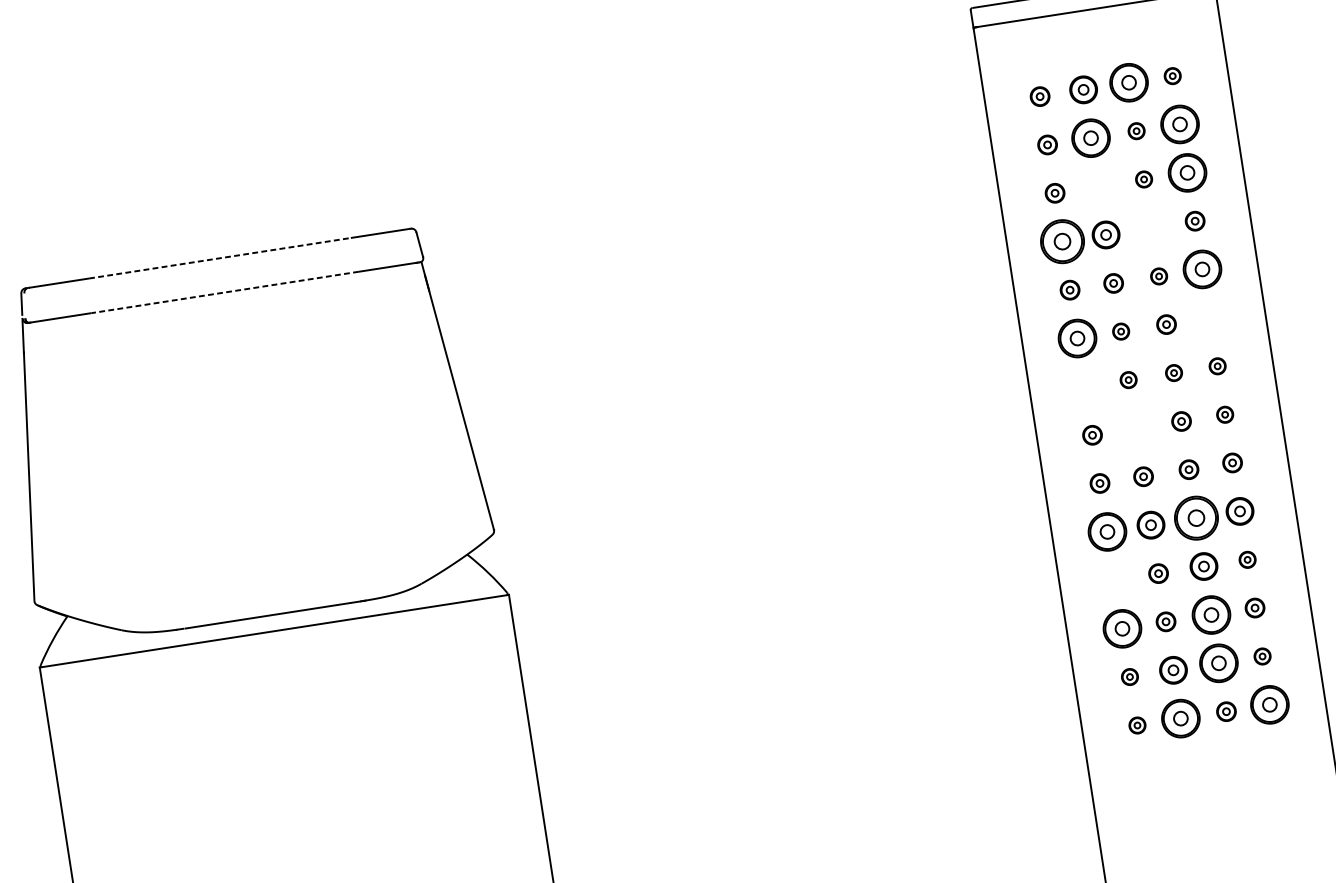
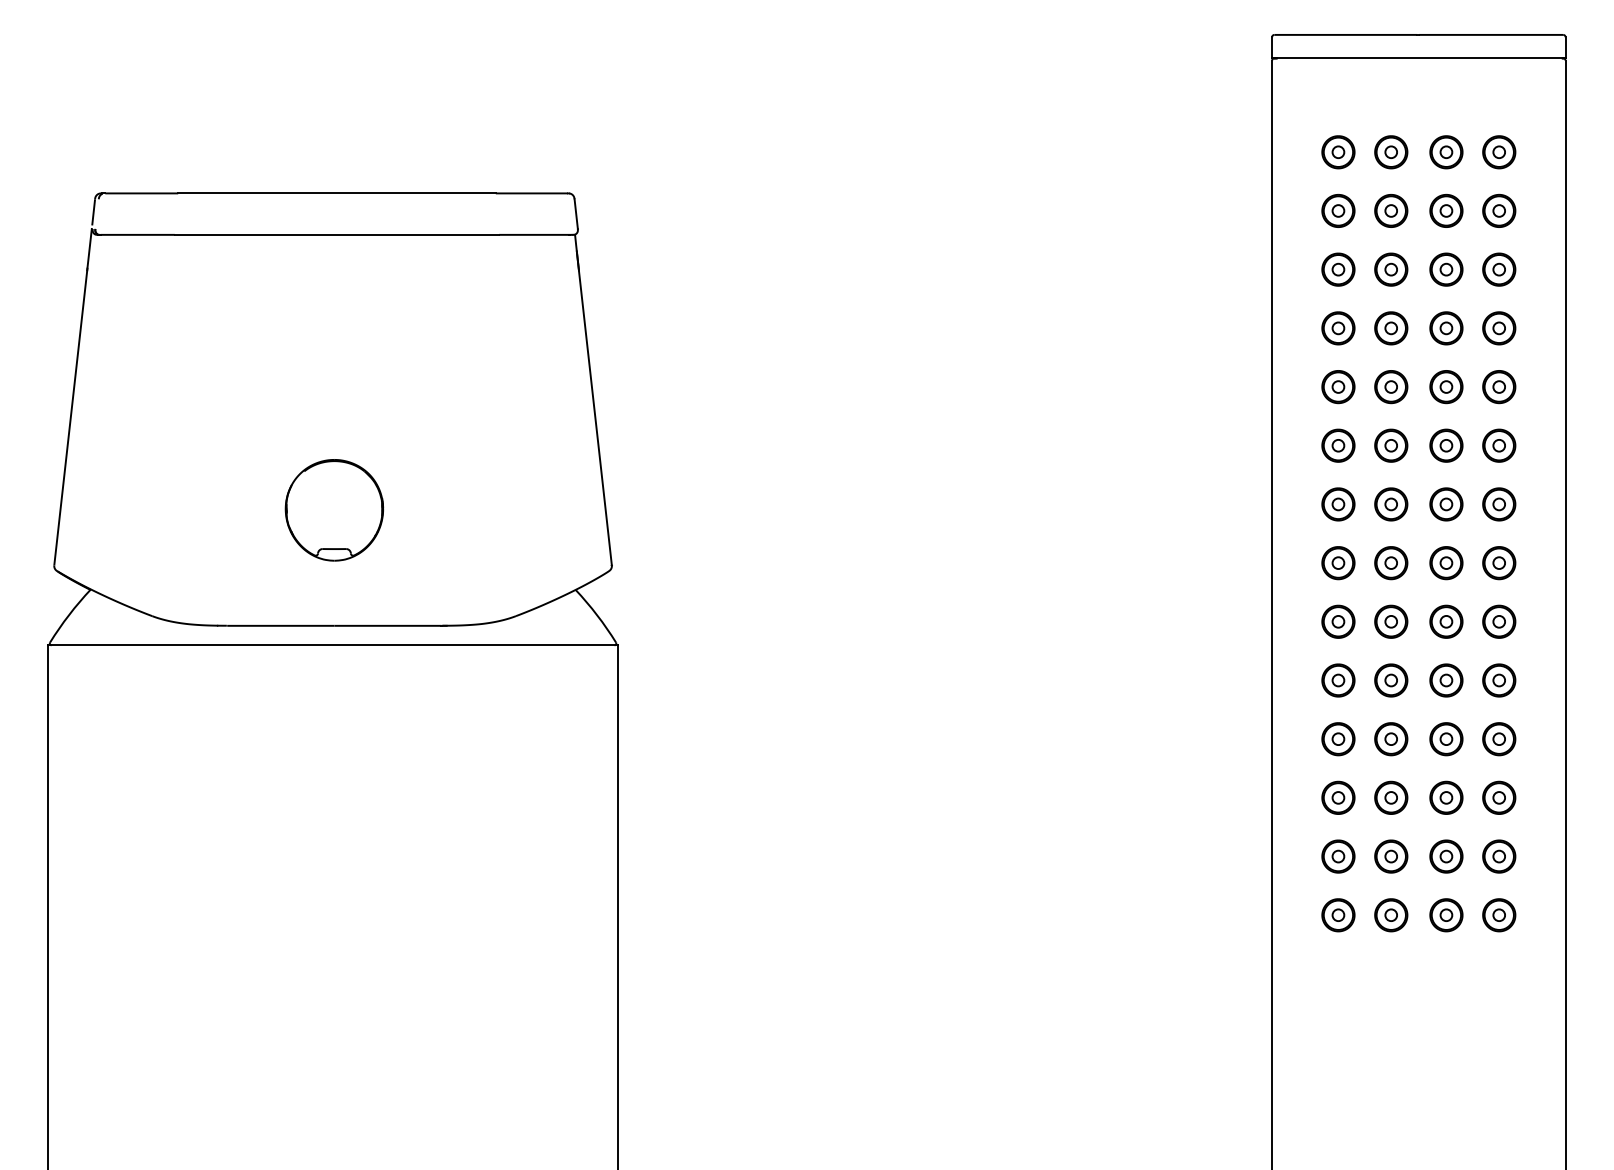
part: (1172, 76) -> (1499, 152), size x1.67
part: (1129, 82) -> (1446, 152), size x0.71
part: (1040, 96) -> (1338, 152), size x1.43
part: (1180, 124) -> (1499, 210), size x0.71
part: (1136, 130) -> (1446, 210), size x1.67
part: (1091, 137) -> (1391, 210), size x0.71
part: (1047, 144) -> (1338, 210), size x1.43
part: (1187, 172) -> (1499, 269), size x0.71
part: (1144, 179) -> (1446, 269), size x1.67
part: (1098, 186) -> (1391, 269), added
part: (1055, 193) -> (1338, 269), size x1.43
part: (1195, 221) -> (1499, 328), size x1.43
part: (1151, 228) -> (1446, 328), added
part: (1062, 241) -> (1338, 328), size x0.62
line: (220, 258) -> (337, 193), dashed -> solid
part: (1202, 269) -> (1499, 387), size x0.71
part: (1159, 276) -> (1446, 387), size x1.67
part: (1113, 283) -> (1391, 387), size x1.43
part: (1070, 290) -> (1338, 387), size x1.43
line: (224, 292) -> (336, 234), dashed -> solid
part: (1210, 317) -> (1499, 445), added
part: (1166, 324) -> (1446, 445), size x1.43
part: (1121, 331) -> (1391, 445), size x1.67
part: (1077, 338) -> (1338, 445), size x0.71
part: (1217, 366) -> (1499, 504), size x1.67
part: (1174, 373) -> (1446, 504), size x1.67
part: (1128, 380) -> (1391, 504), size x1.67
part: (1085, 386) -> (1338, 504), added
part: (1225, 414) -> (1499, 563), size x1.67
part: (1181, 421) -> (1446, 563), size x1.43
part: (1136, 428) -> (1391, 563), added
part: (1092, 435) -> (1338, 563), size x1.43
part: (1232, 462) -> (1499, 621), size x1.43
part: (1189, 469) -> (1446, 621), size x1.43
part: (1143, 476) -> (1391, 621), size x1.43
part: (1100, 483) -> (1338, 621), size x1.43
part: (1196, 518) -> (1446, 680), size x0.62
part: (258, 519) -> (334, 510), added
part: (1107, 531) -> (1338, 680), size x0.71
part: (1247, 560) -> (1499, 739), size x1.67
part: (1158, 573) -> (1391, 739), size x1.43
part: (1115, 580) -> (1338, 739), added
part: (1255, 607) -> (1499, 797), size x1.43
part: (1211, 614) -> (1446, 797), size x0.71
part: (1166, 621) -> (1391, 797), size x1.43
part: (1122, 628) -> (1338, 797), size x0.71
part: (1262, 656) -> (1499, 856), size x1.67
part: (1219, 663) -> (1446, 856), size x0.71
part: (1130, 676) -> (1338, 856), size x1.67
part: (1270, 705) -> (1499, 915), size x0.71
part: (1226, 711) -> (1446, 915), size x1.43
part: (1181, 718) -> (1391, 915), size x0.71
part: (1137, 725) -> (1338, 915), size x1.67

